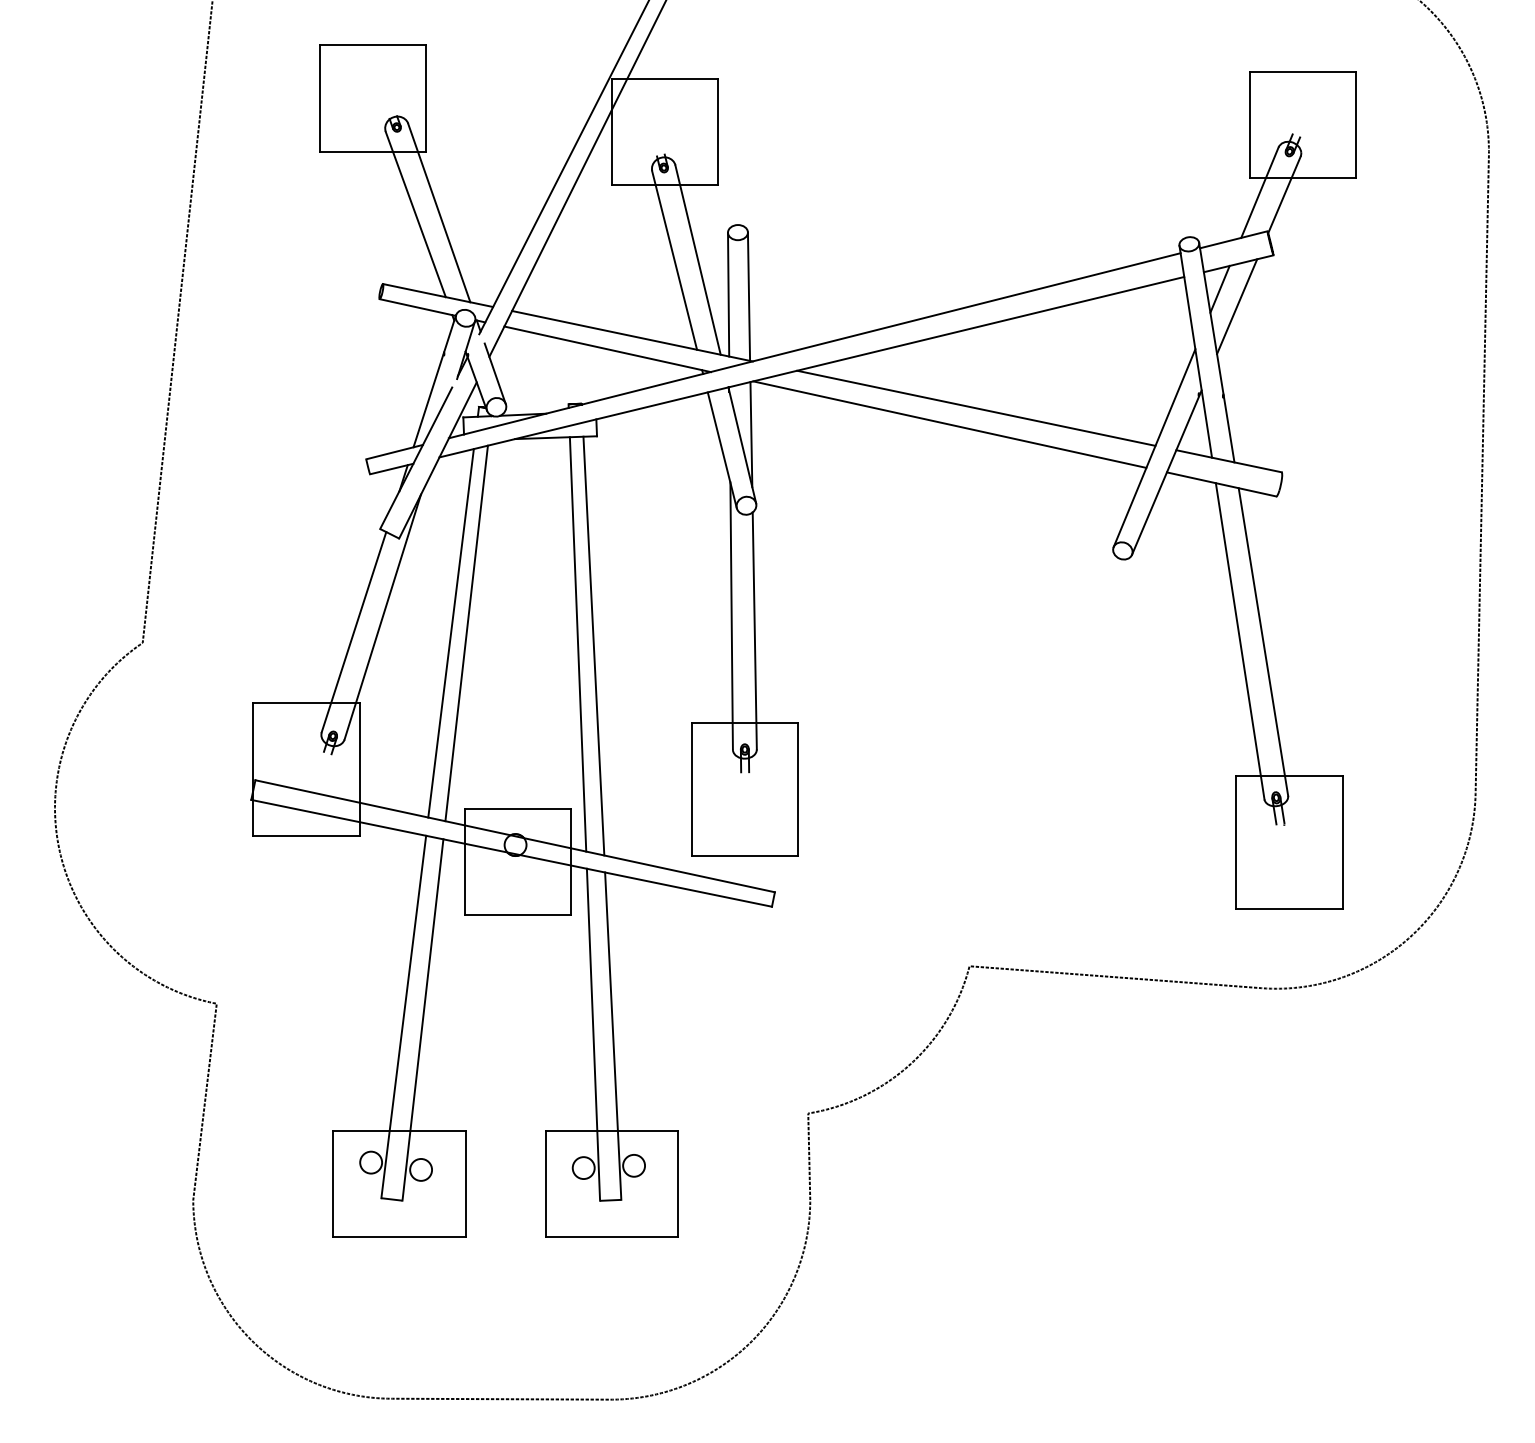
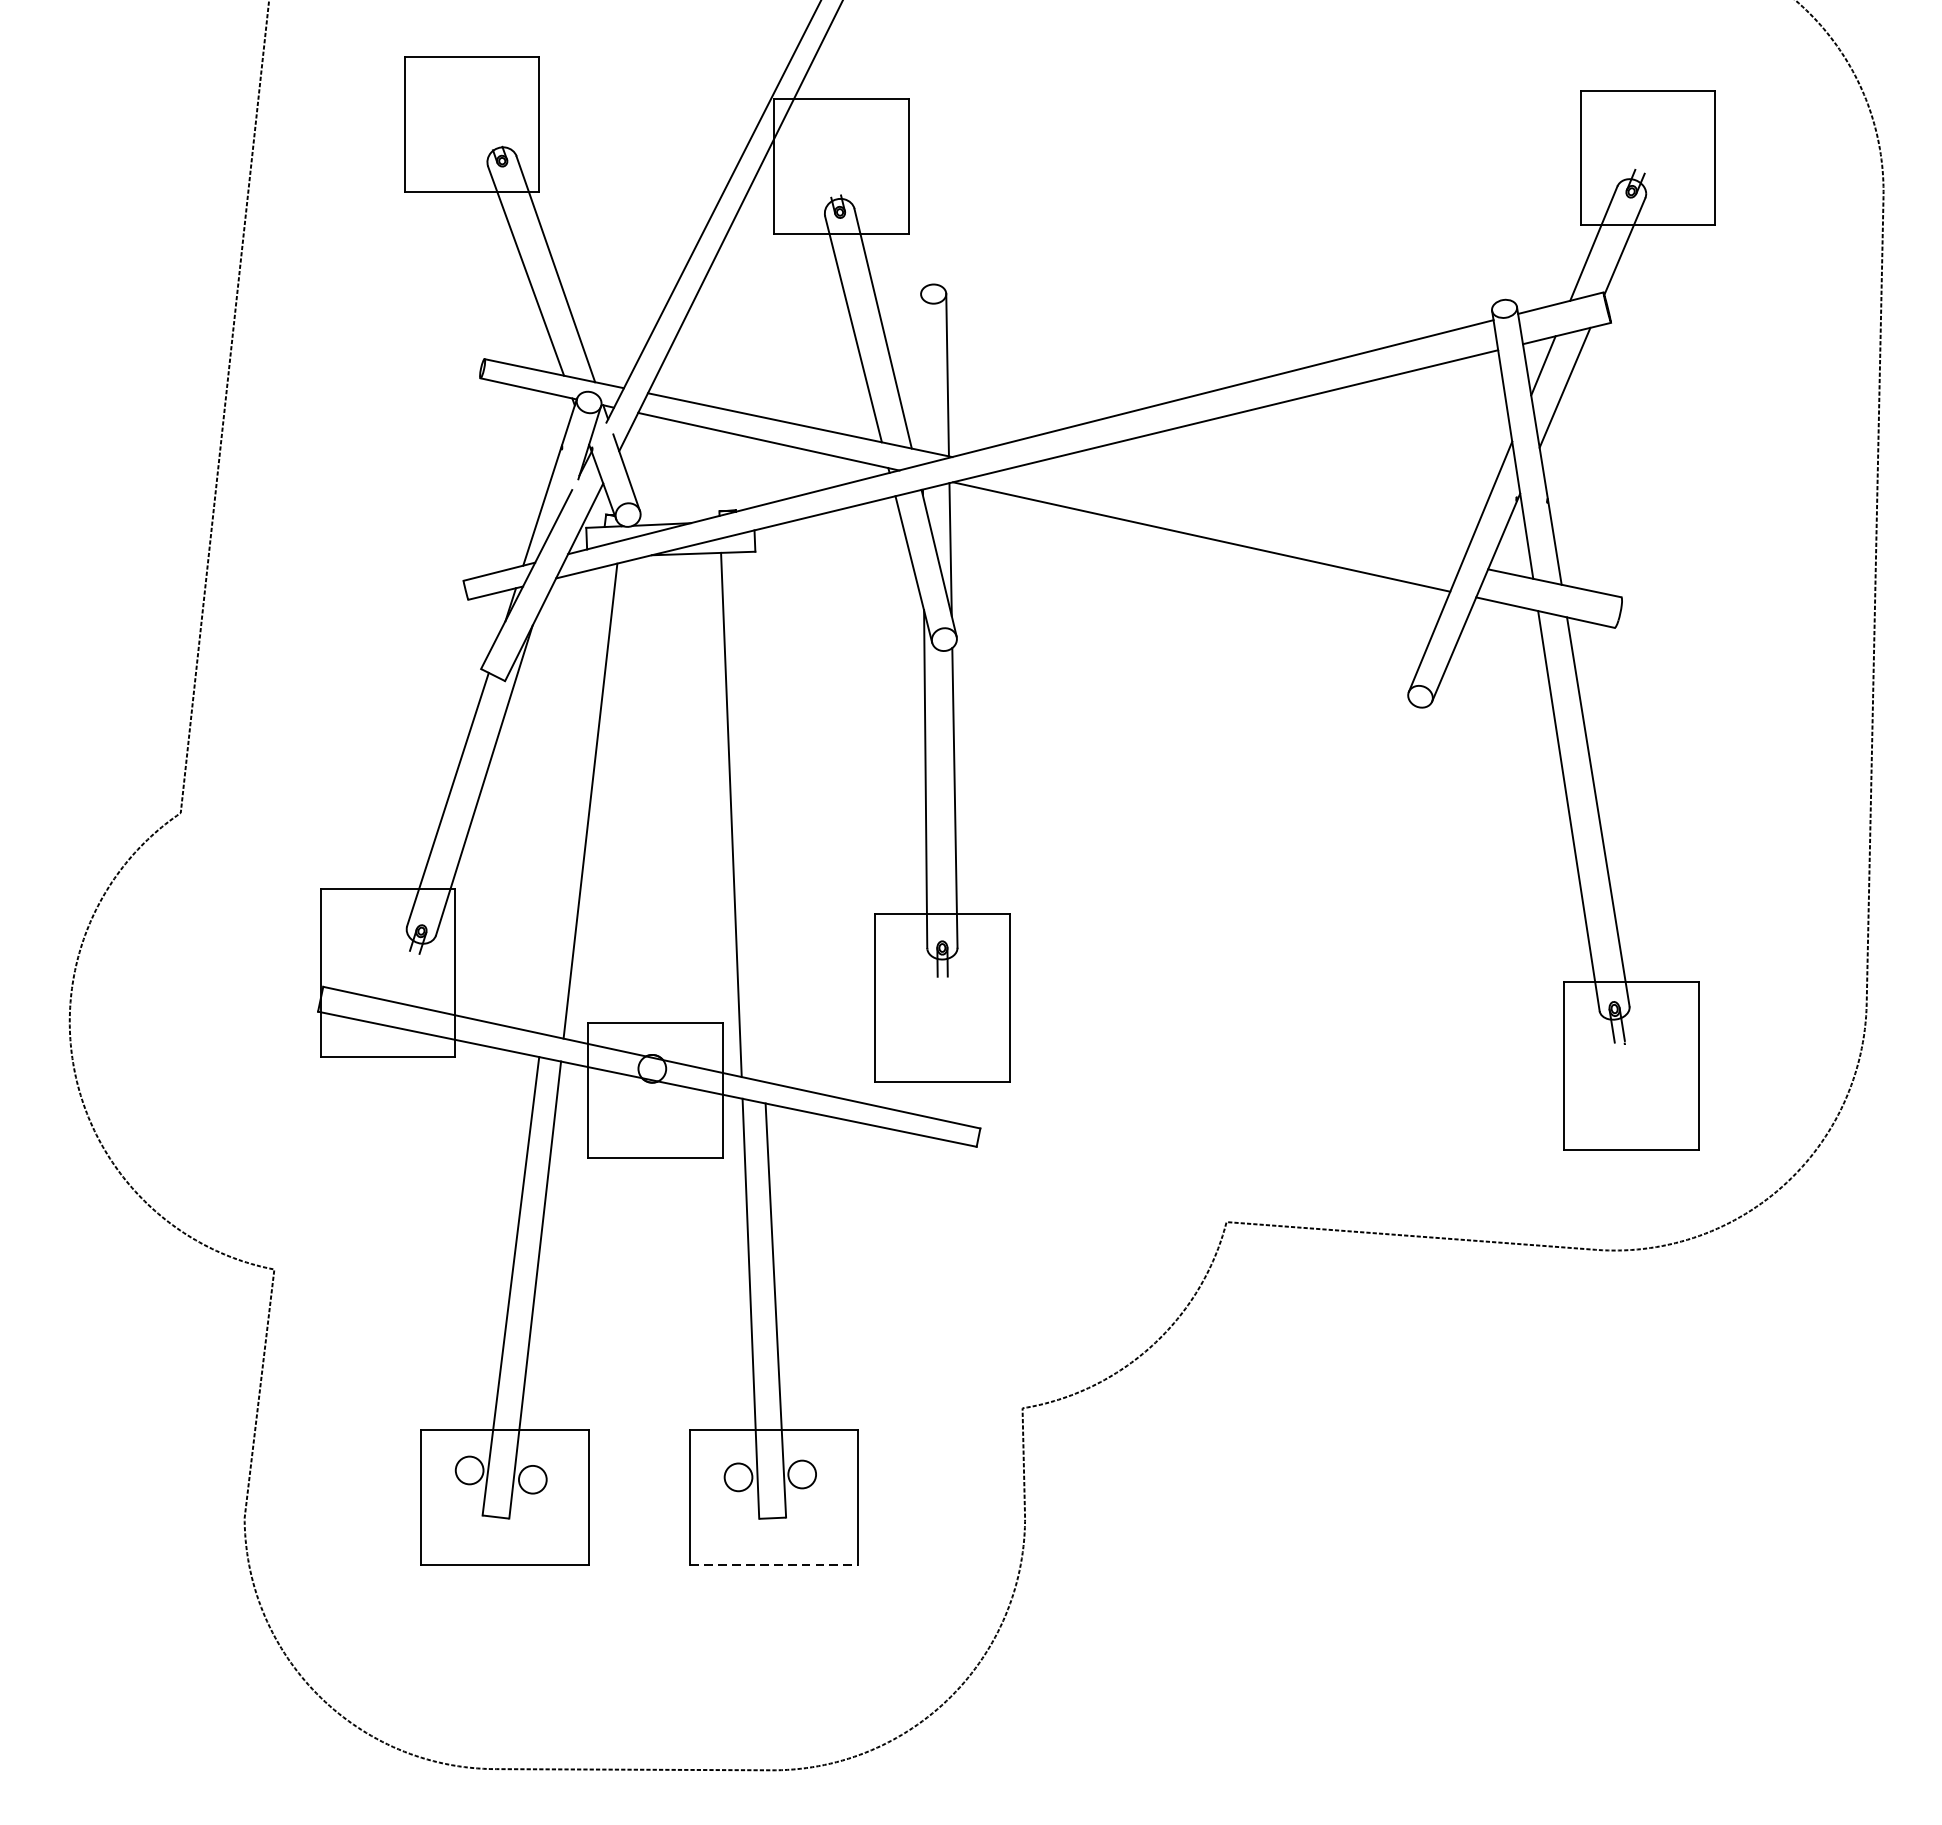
line: (728, 294) -> (921, 372), removed
line: (976, 407) -> (1235, 515), removed
line: (450, 633) -> (570, 801), removed
line: (593, 645) -> (750, 816), removed
line: (612, 1237) -> (774, 1565), solid -> dashed

